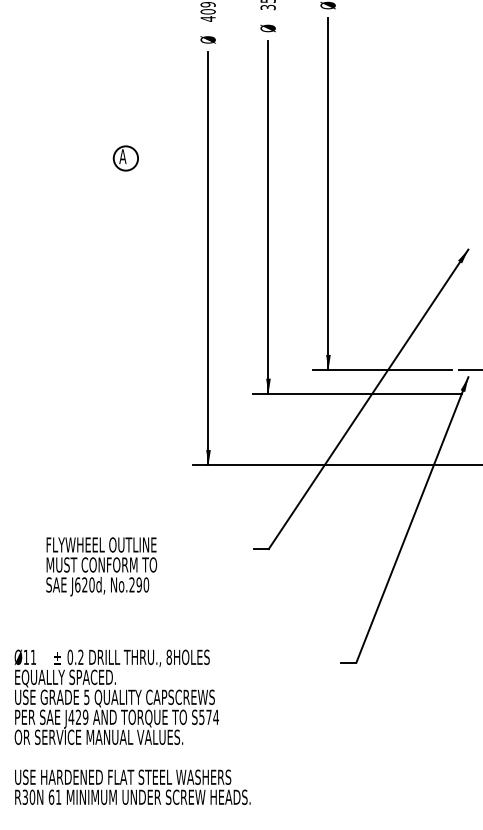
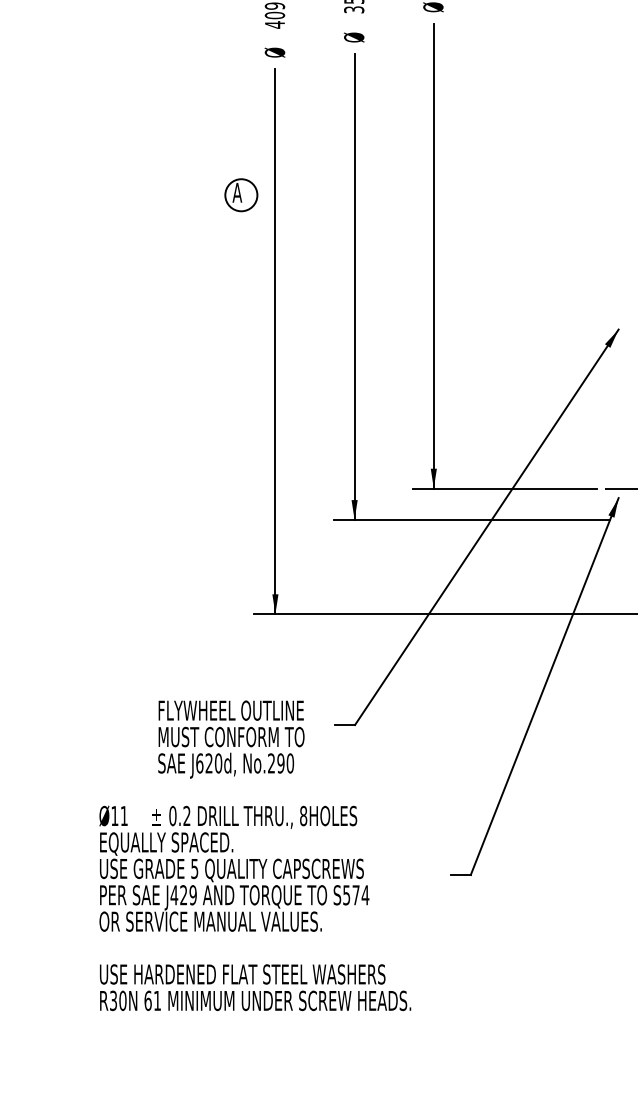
part: (126, 158) -> (241, 195), moved
text: (101, 566) -> (231, 739), moved
text: (132, 727) -> (255, 908), moved

